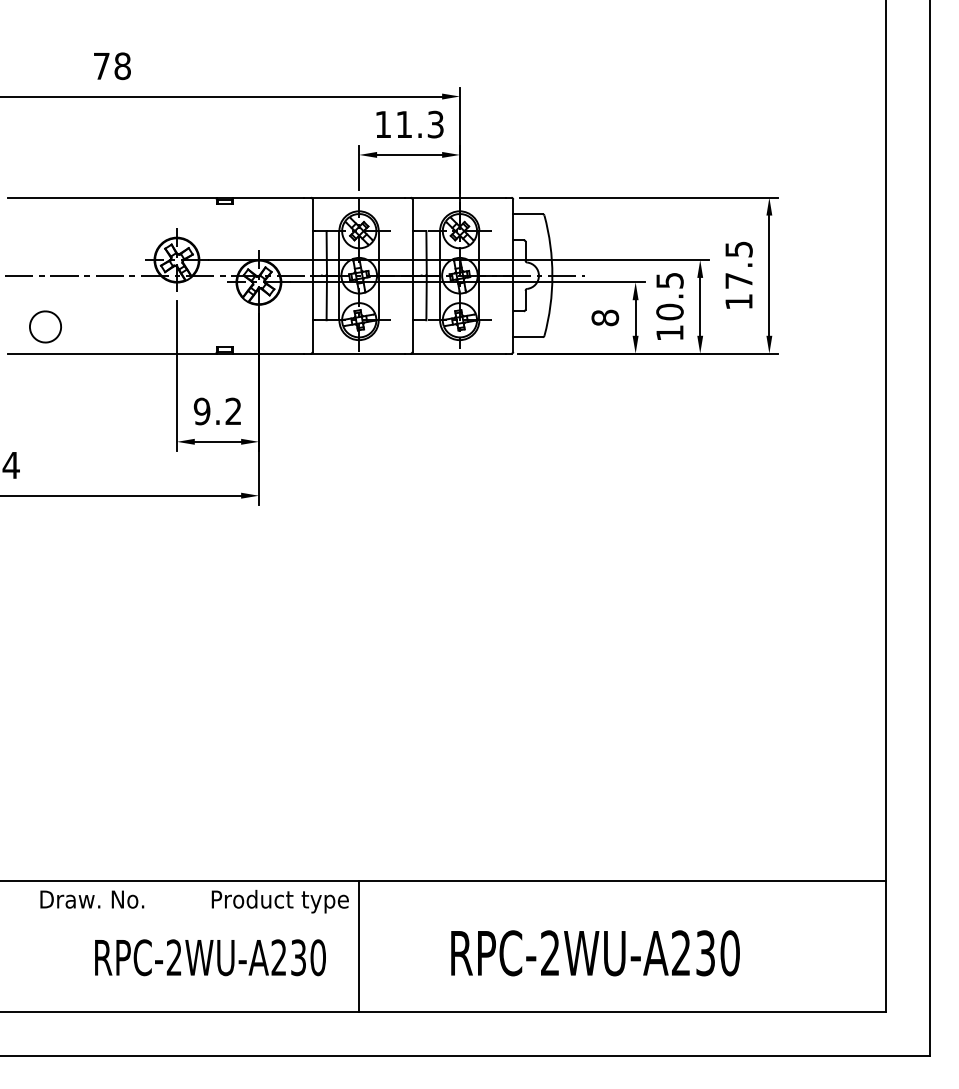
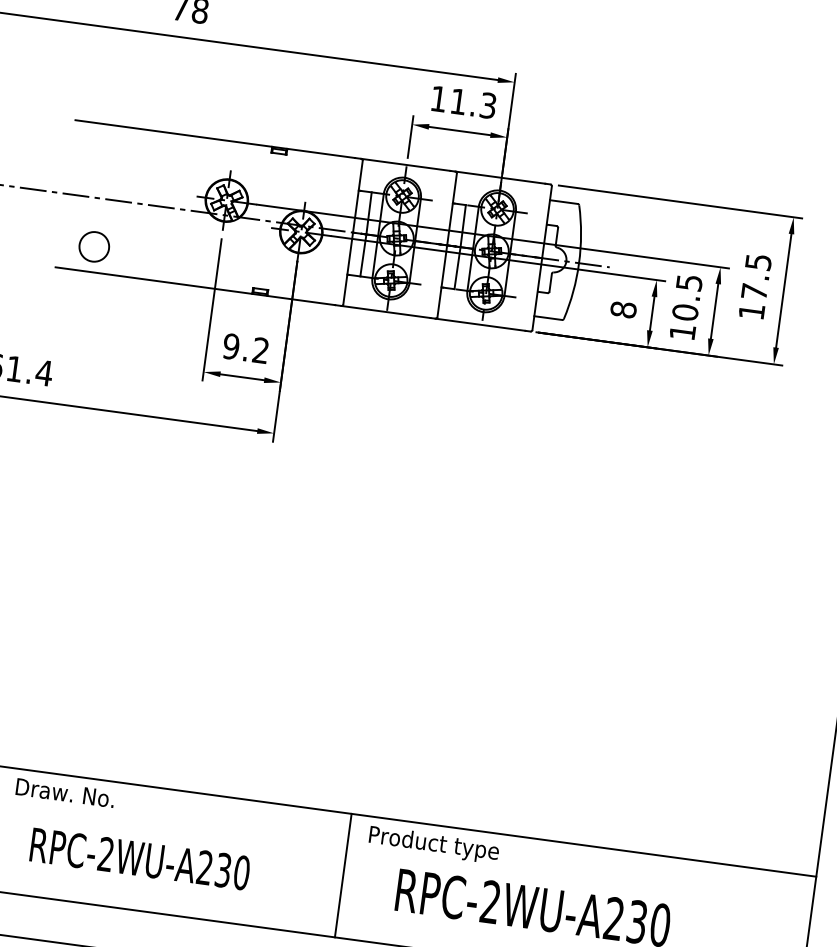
text: (279, 901) -> (433, 844), moved
line: (359, 945) -> (343, 874), moved
text: (210, 957) -> (140, 858), moved

